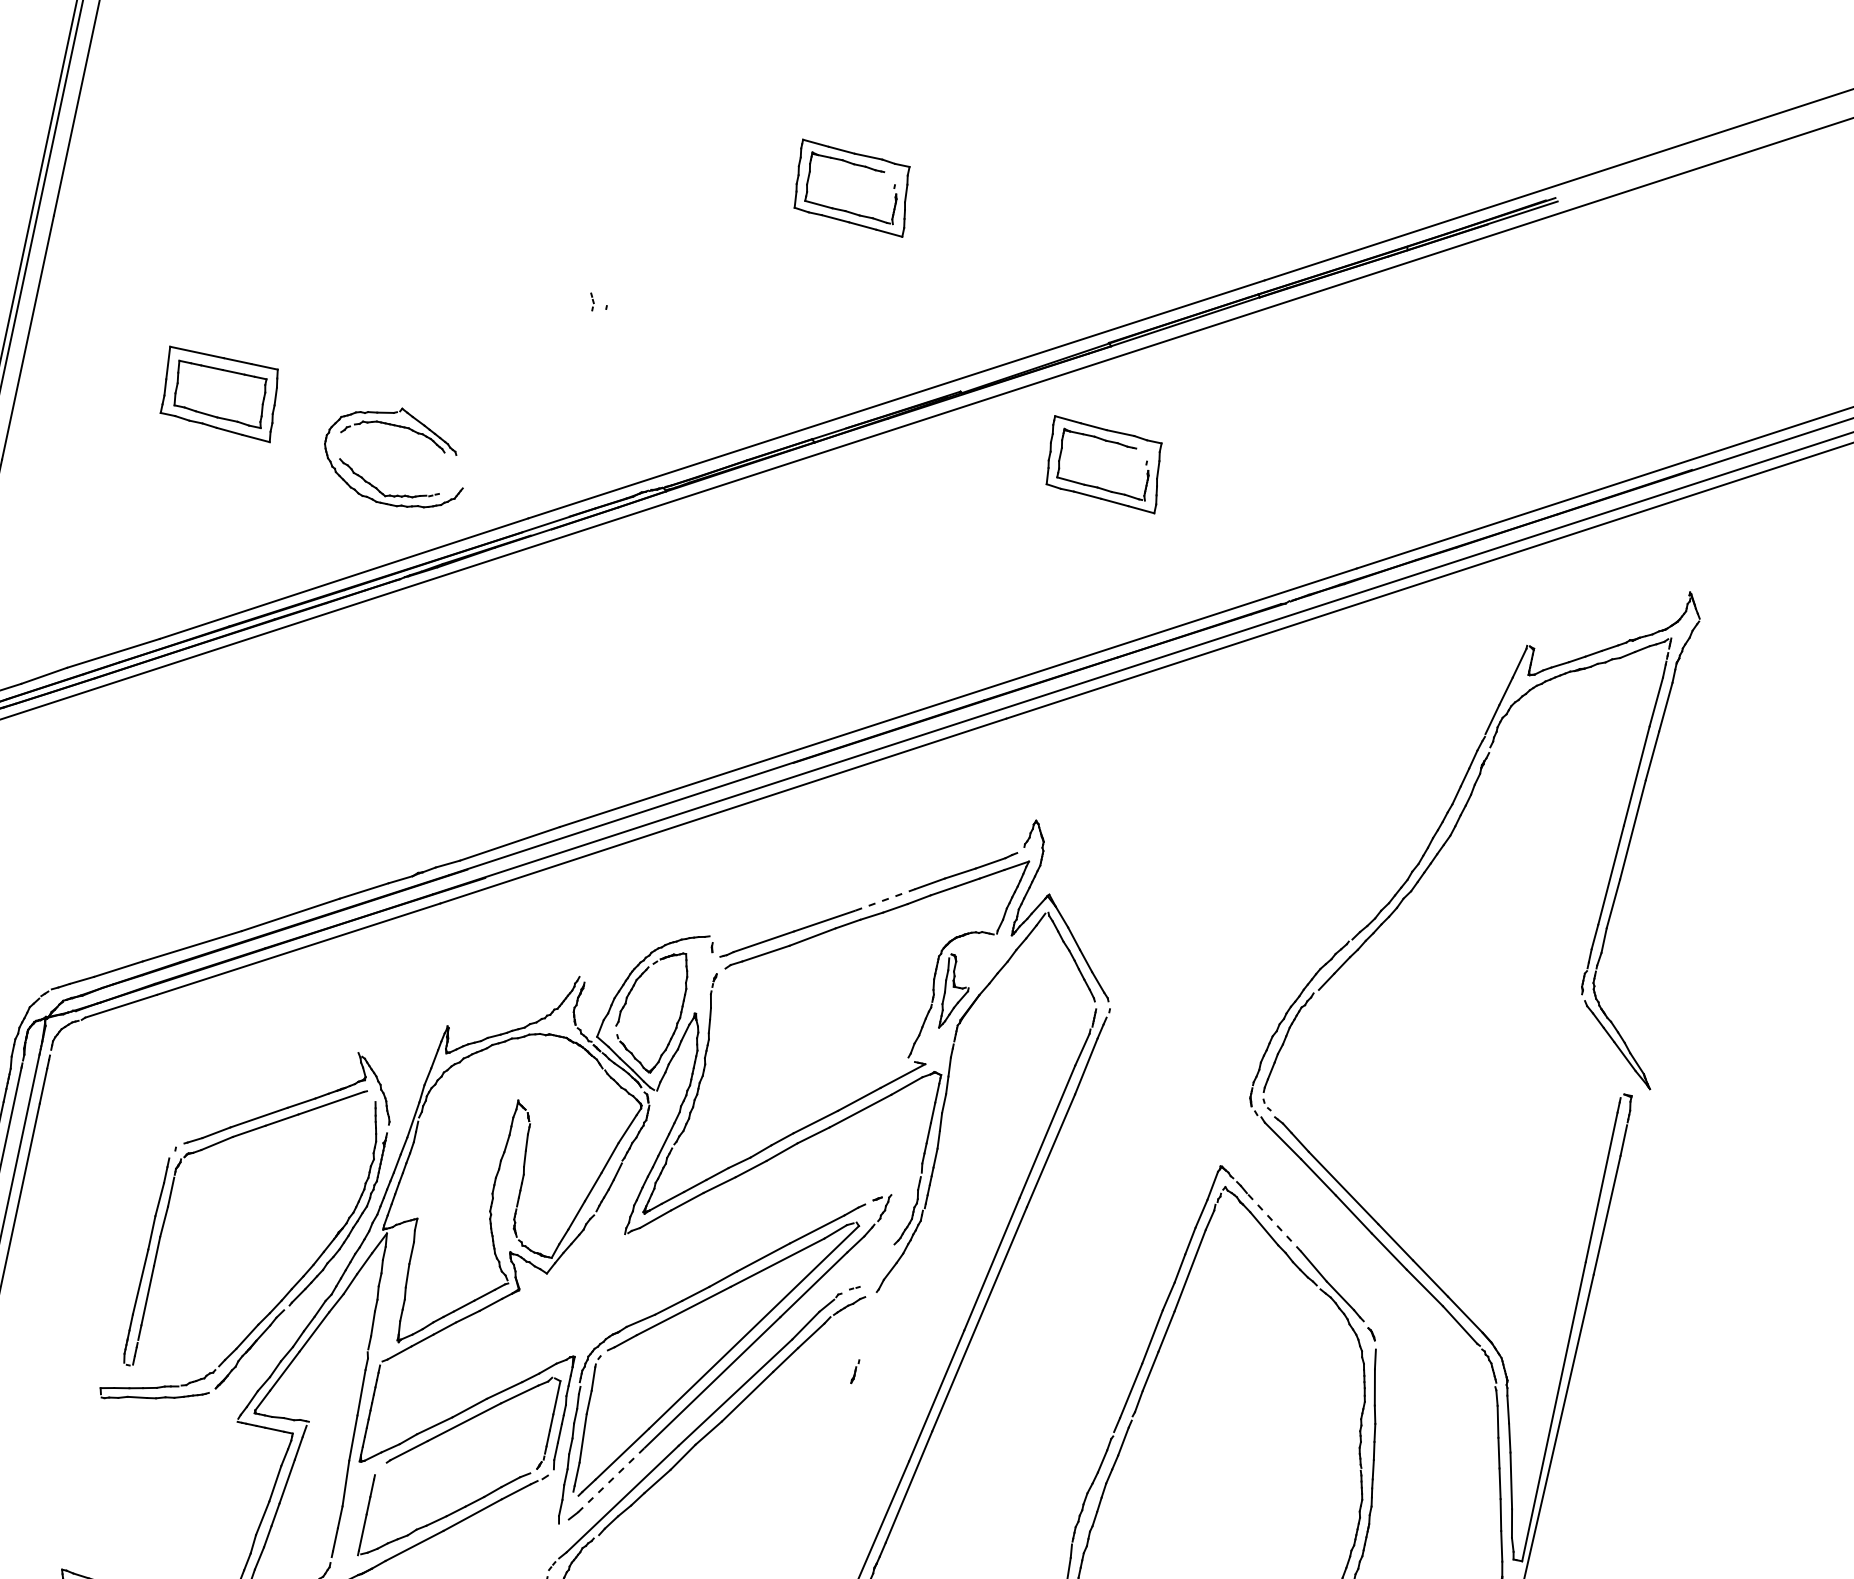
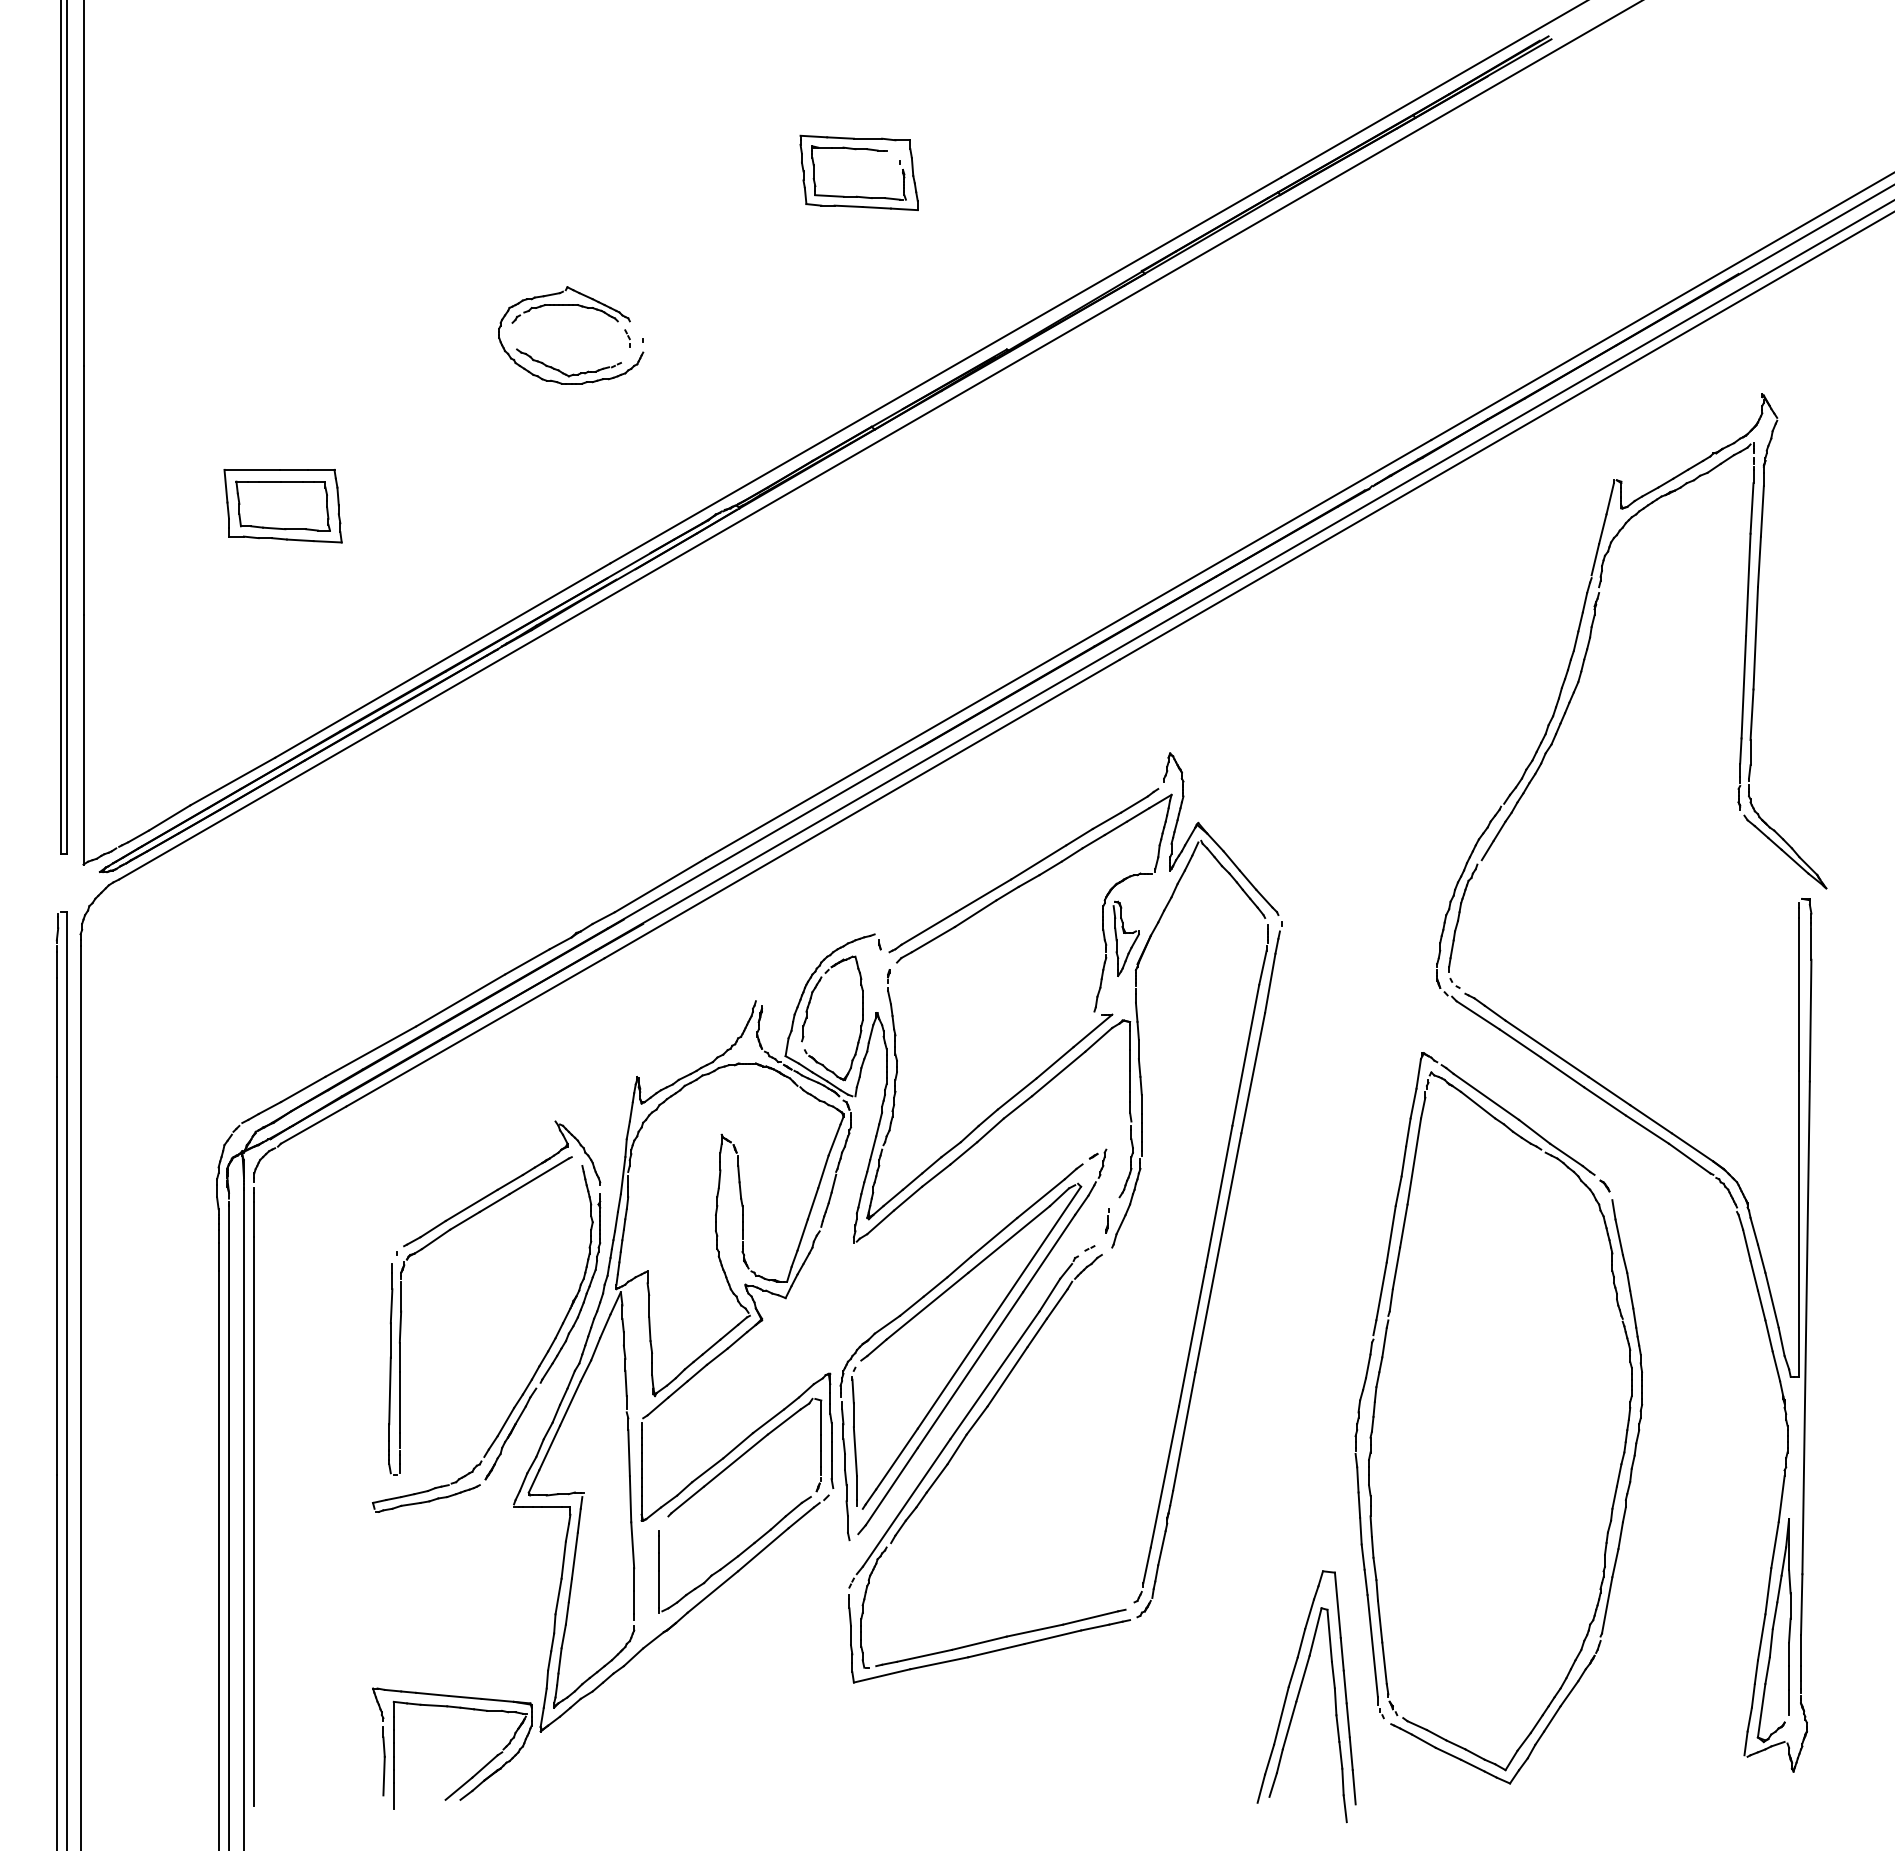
part: (411, 431) -> (581, 307), moved
part: (1104, 464) -> (1162, 390), removed
line: (884, 900) -> (1038, 862), dashed -> solid
line: (1274, 1222) -> (1486, 1096), dashed -> solid
part: (855, 1371) -> (1107, 1220), moved
line: (611, 1479) -> (891, 1486), dashed -> solid

